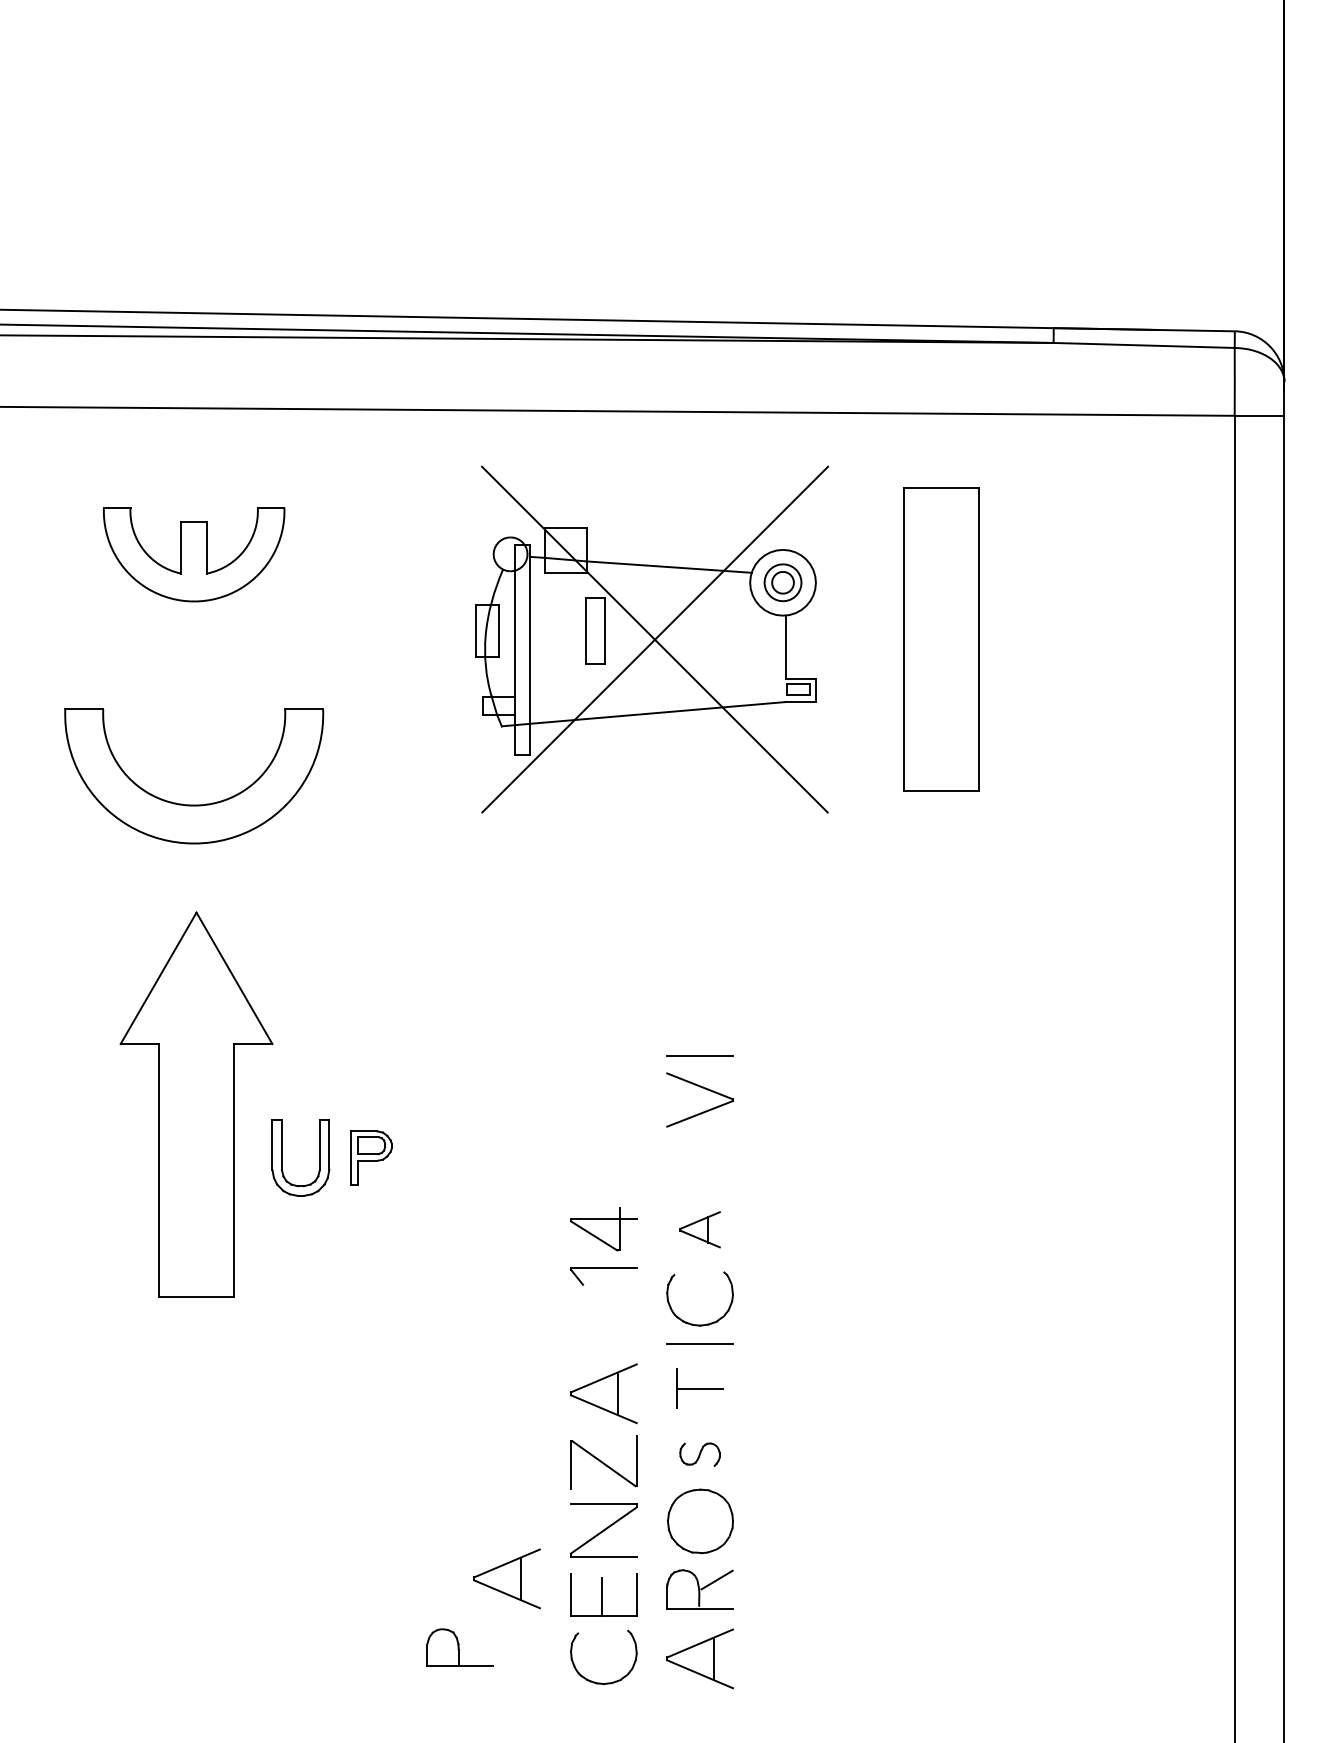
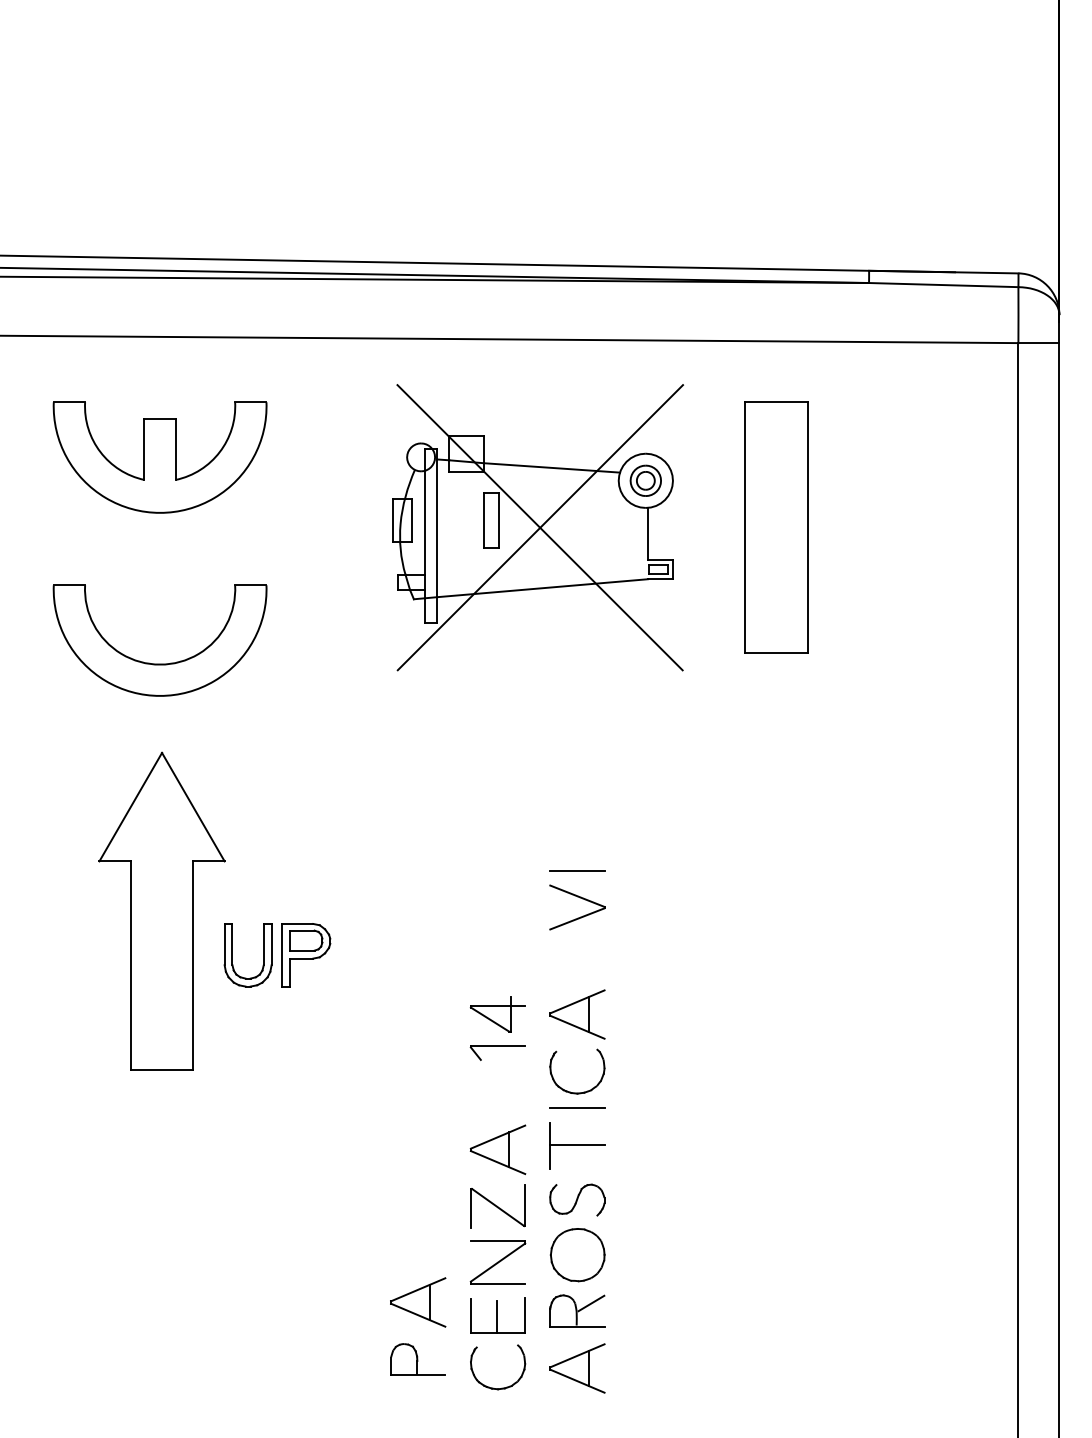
part: (193, 554) -> (159, 457), size x1.43
part: (371, 1158) -> (306, 955), size x1.43
part: (700, 1229) -> (577, 1014), size x1.67
part: (700, 1388) -> (577, 1145), size x1.43
part: (700, 1454) -> (577, 1199), size x1.67
part: (458, 1647) -> (417, 1359), moved

